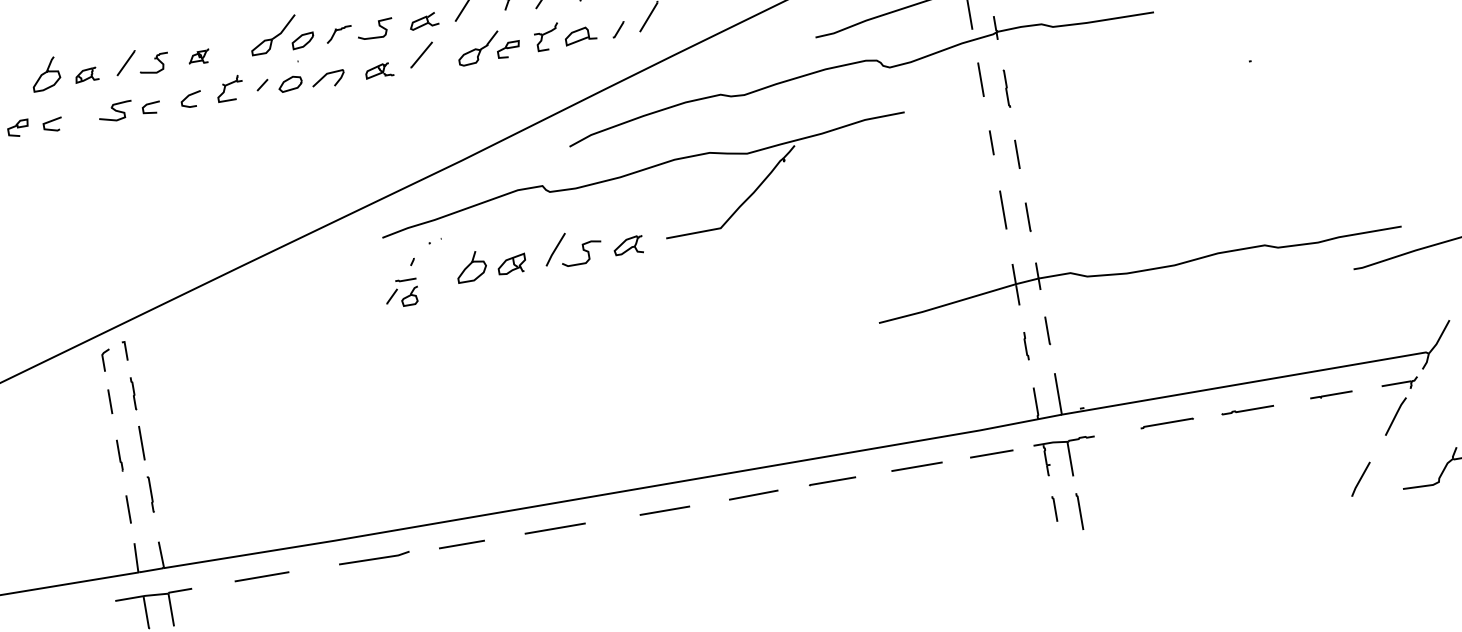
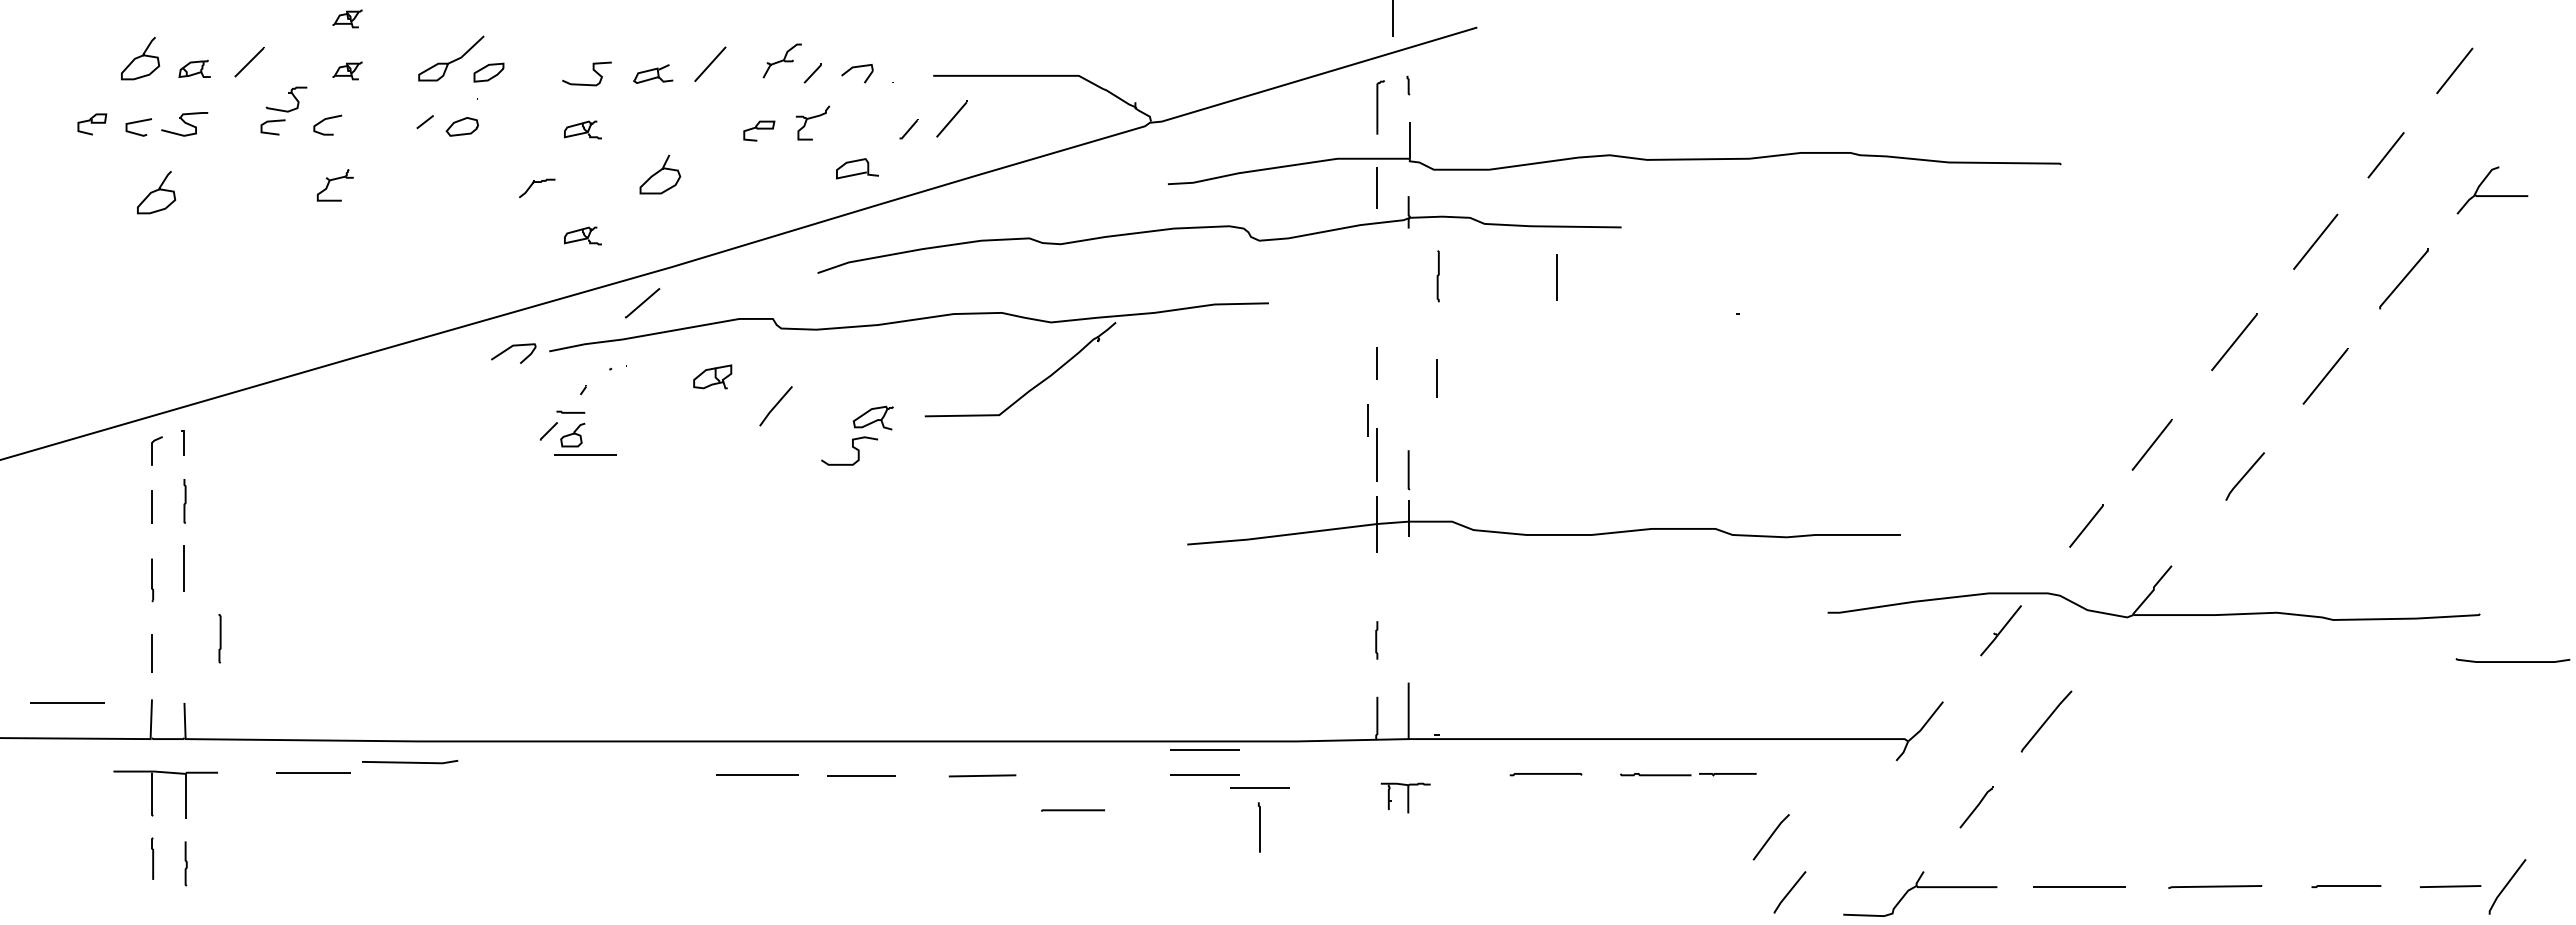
part: (192, 18) -> (347, 18), added
part: (339, 34) -> (537, 188), moved
curve: (583, 38) -> (860, 172), moved
curve: (478, 49) -> (719, 123), removed
line: (421, 55) -> (642, 303), moved
part: (154, 59) -> (288, 93), moved
part: (328, 79) -> (513, 353), moved
line: (980, 79) -> (1556, 277), moved
part: (229, 88) -> (334, 185), moved
curve: (1006, 89) -> (1437, 276), moved
part: (115, 112) -> (184, 124), moved
part: (392, 148) -> (582, 235), added
line: (1017, 154) -> (1436, 378), moved
curve: (74, 169) -> (156, 191), added
line: (991, 185) -> (1367, 420), added
curve: (583, 250) -> (852, 447), moved
part: (511, 264) -> (712, 376), moved
part: (471, 266) -> (660, 174), moved
part: (1139, 271) -> (1543, 534), moved
line: (1047, 330) -> (1408, 624), removed
part: (1400, 384) -> (1863, 775), removed
line: (1331, 395) -> (1727, 774), moved
line: (1395, 416) -> (1770, 837), moved
line: (913, 447) -> (1204, 749), added
line: (991, 453) -> (1259, 787), moved
part: (1067, 458) -> (1405, 798), size x0.6
line: (832, 481) -> (1073, 810), moved
line: (150, 494) -> (219, 638), moved
line: (1054, 509) -> (1377, 862), removed
line: (1079, 511) -> (1259, 827), moved
line: (555, 527) -> (757, 774), moved
line: (462, 543) -> (585, 454), moved
line: (72, 556) -> (67, 702), added
line: (374, 558) -> (410, 761), moved

